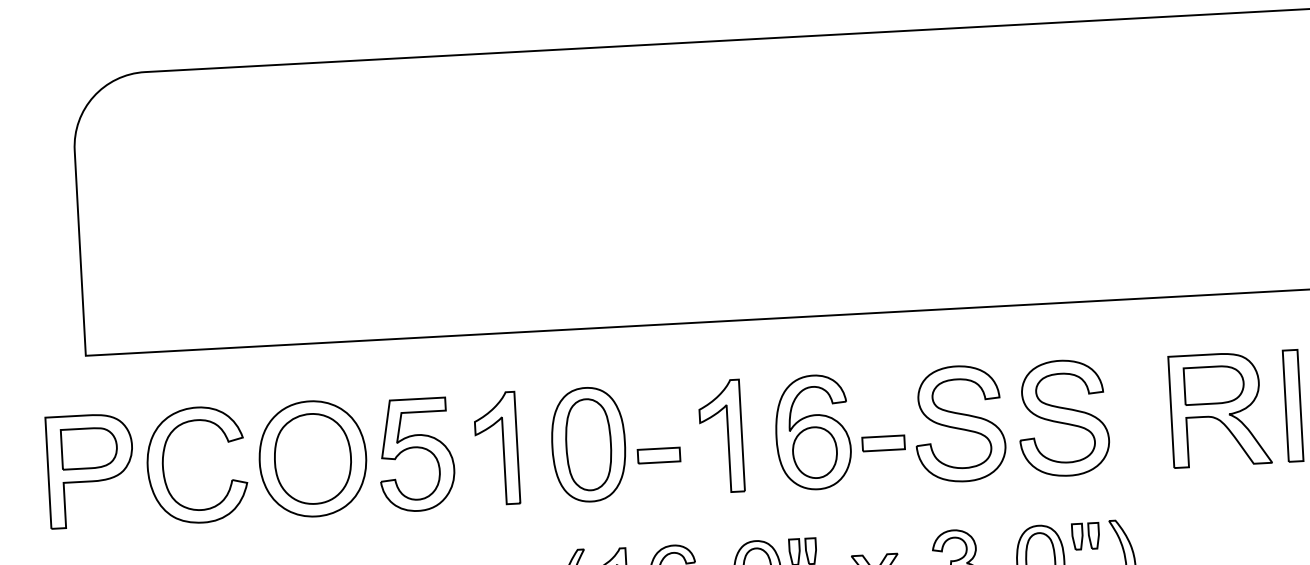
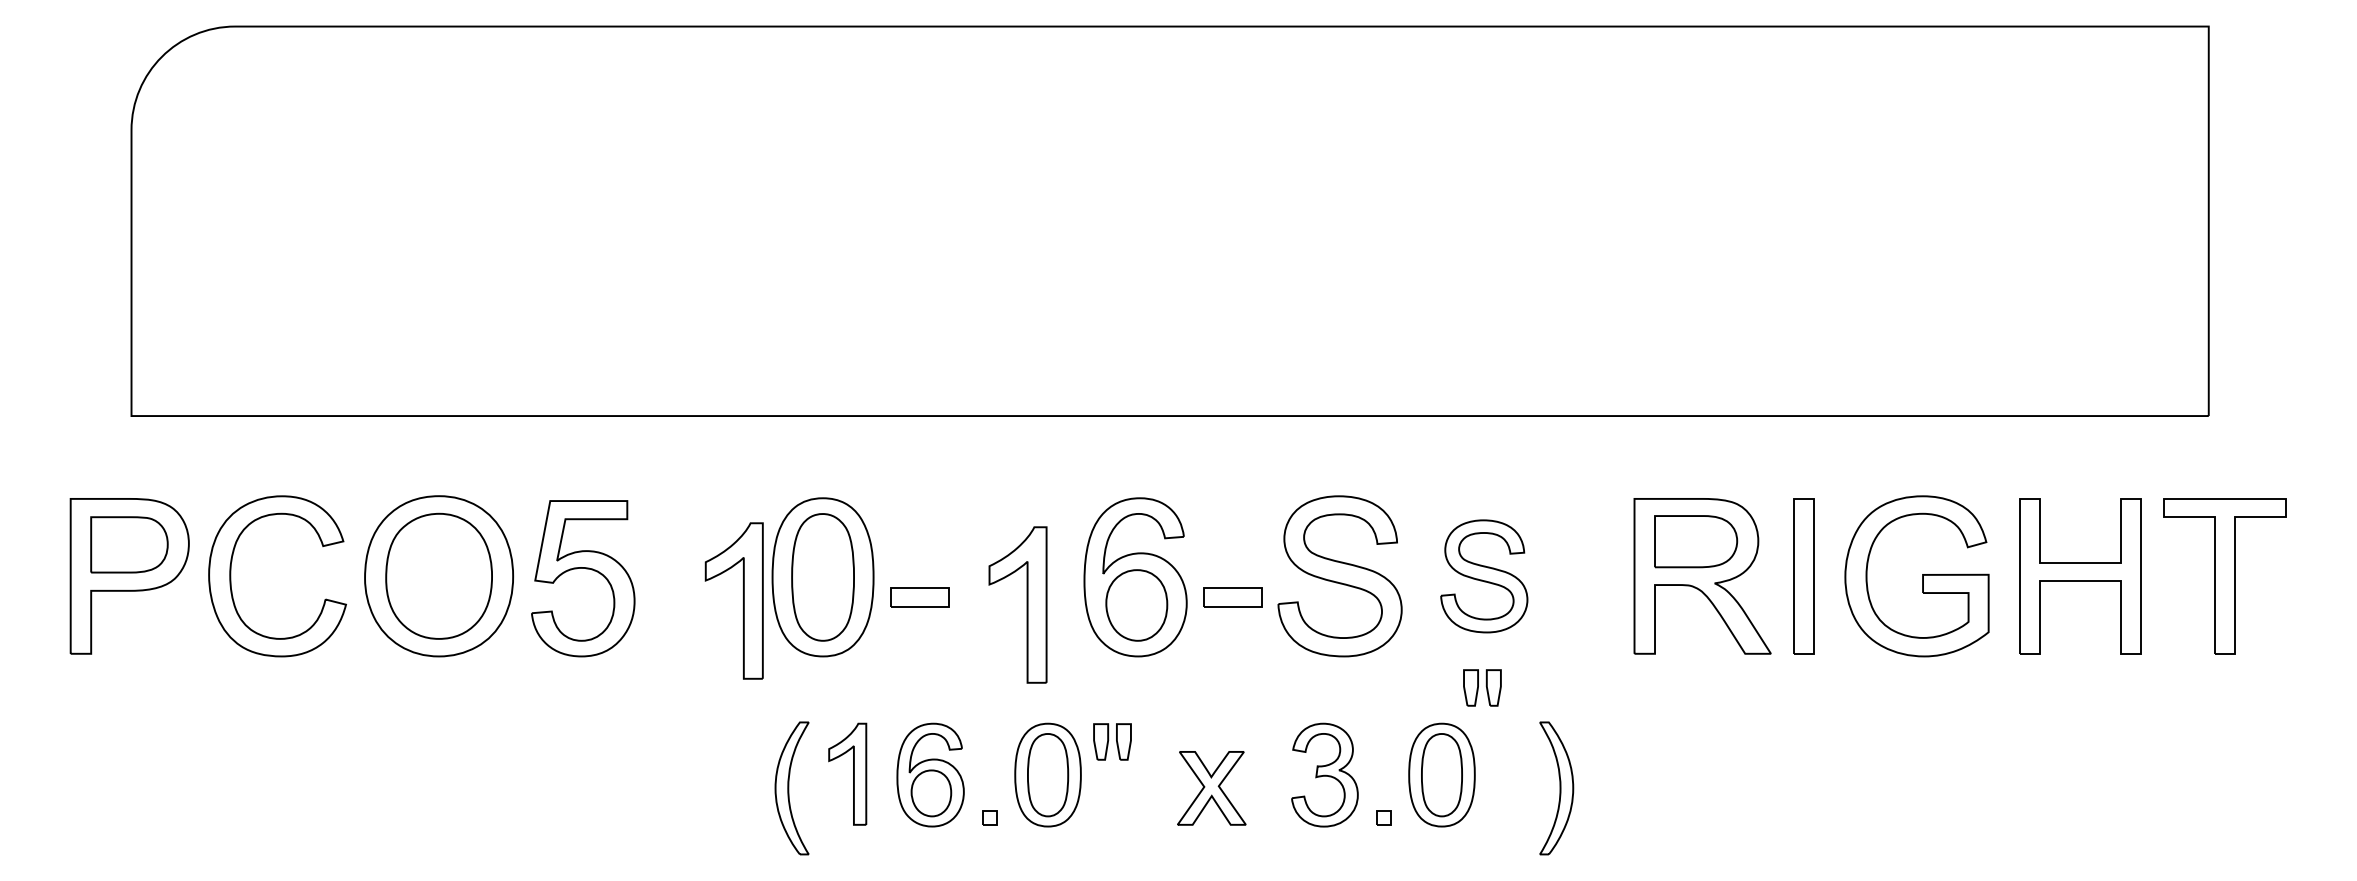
part: (1062, 418) -> (1483, 576), size x0.7
part: (727, 435) -> (1026, 604), moved
part: (503, 448) -> (743, 600), moved
part: (1085, 536) -> (1482, 687), moved

